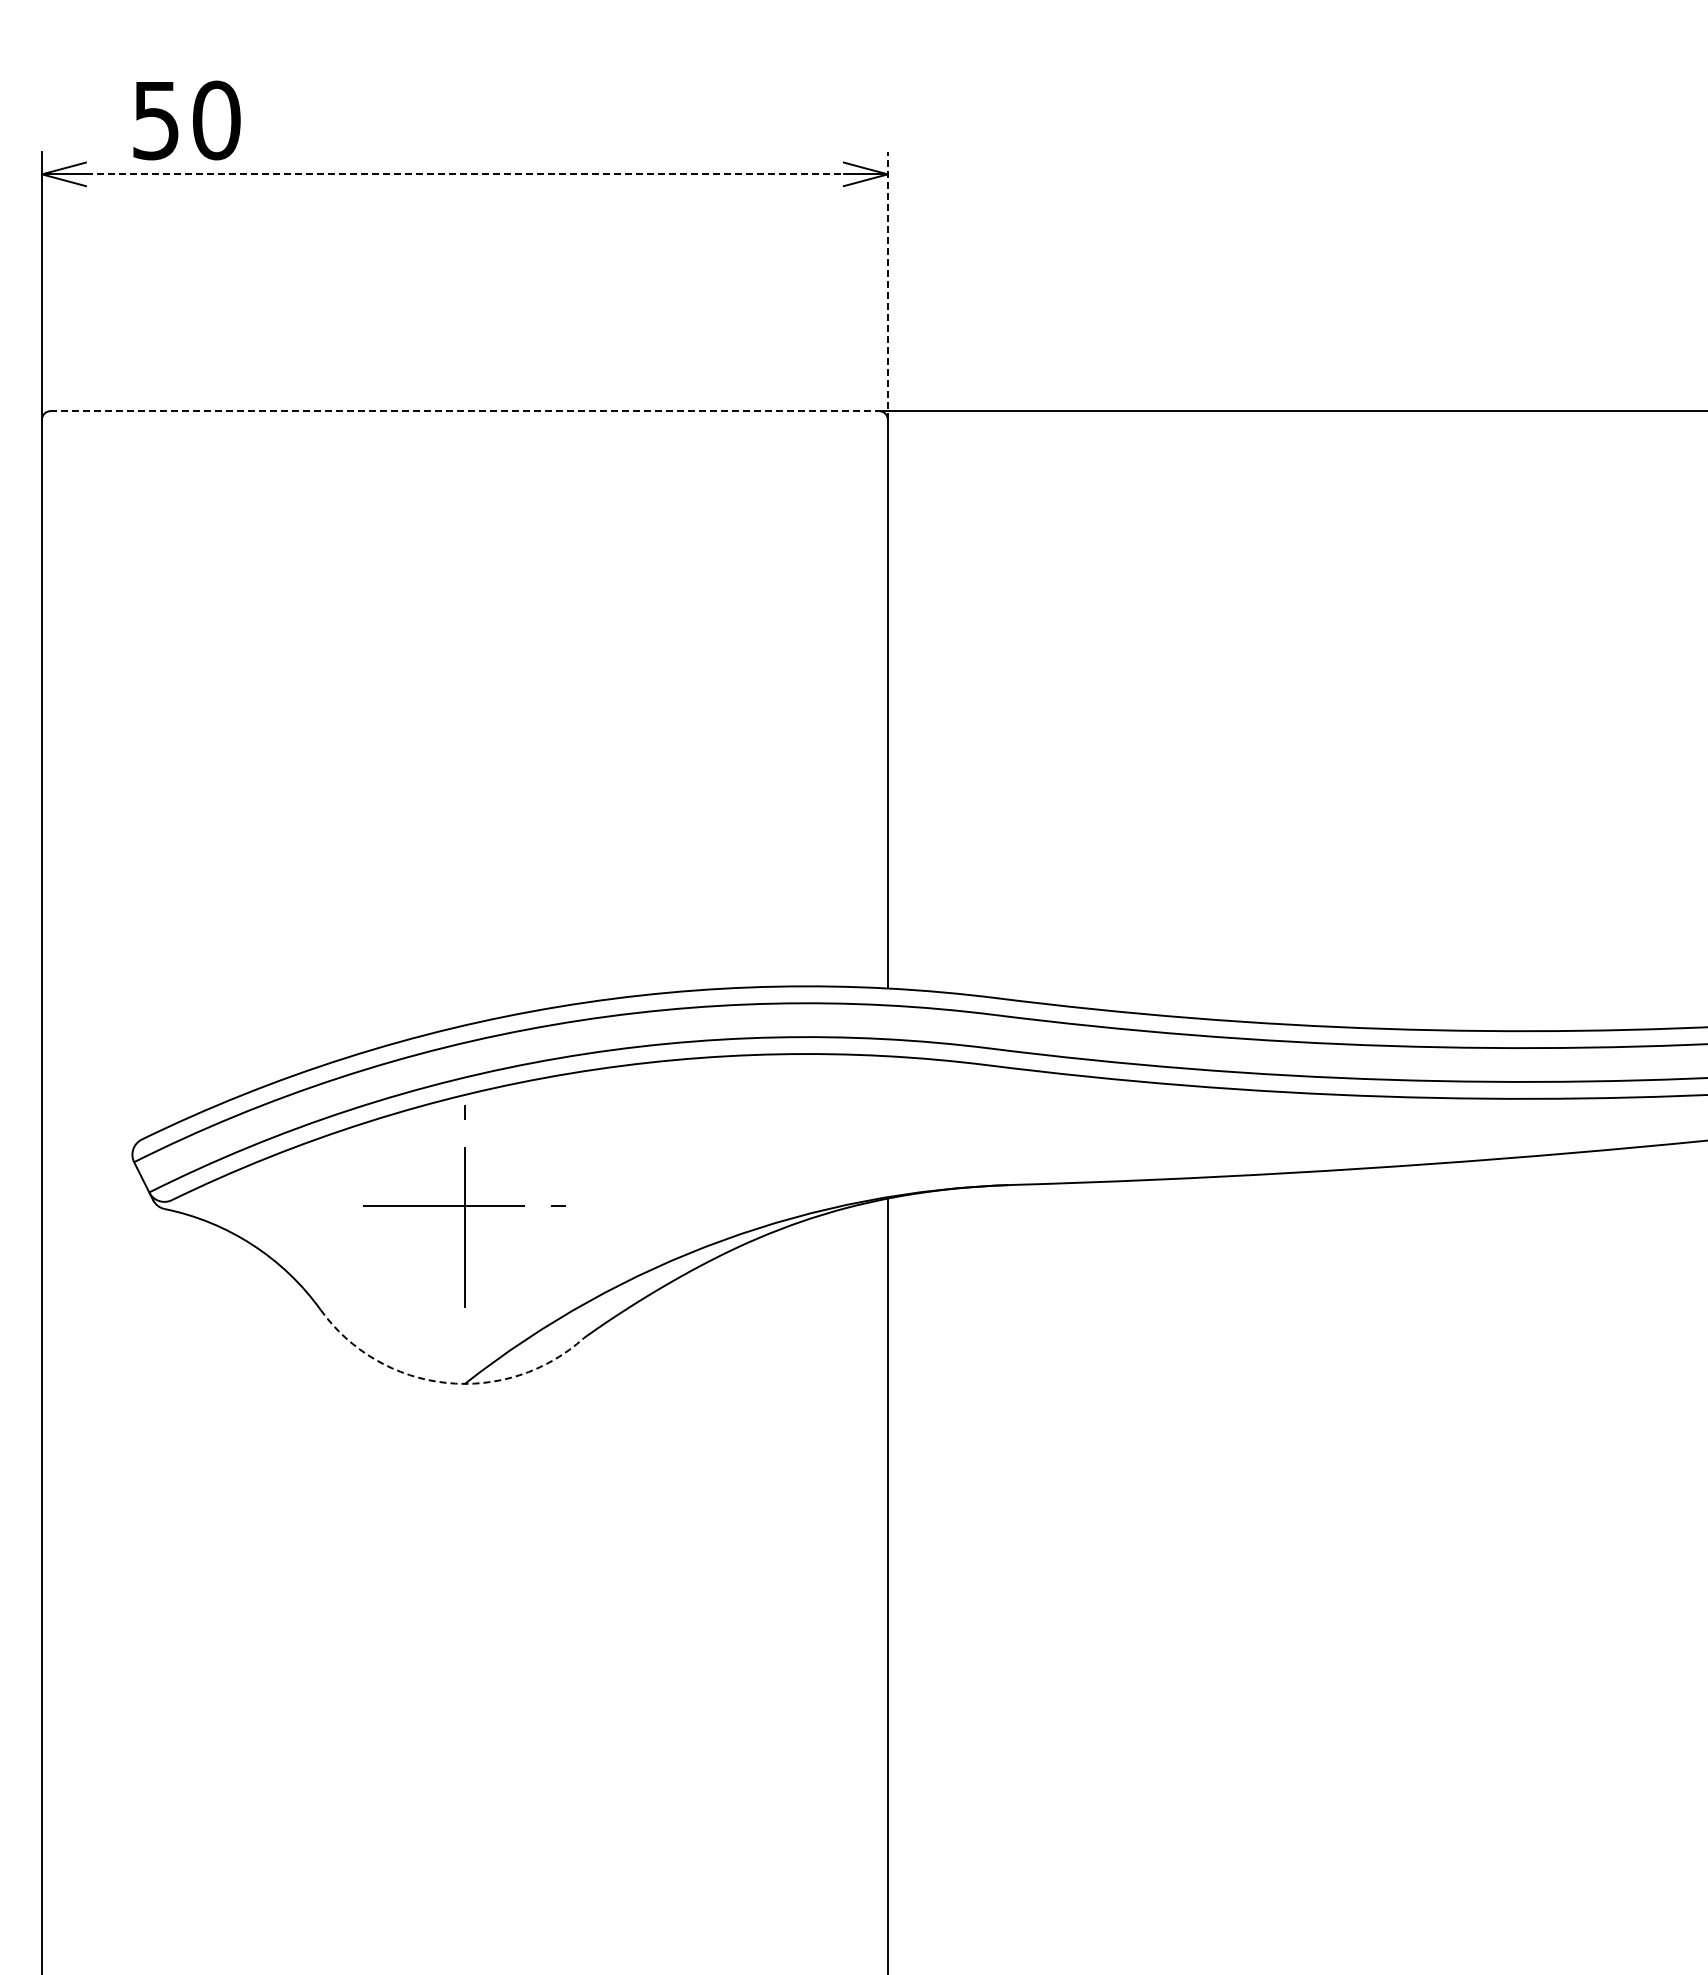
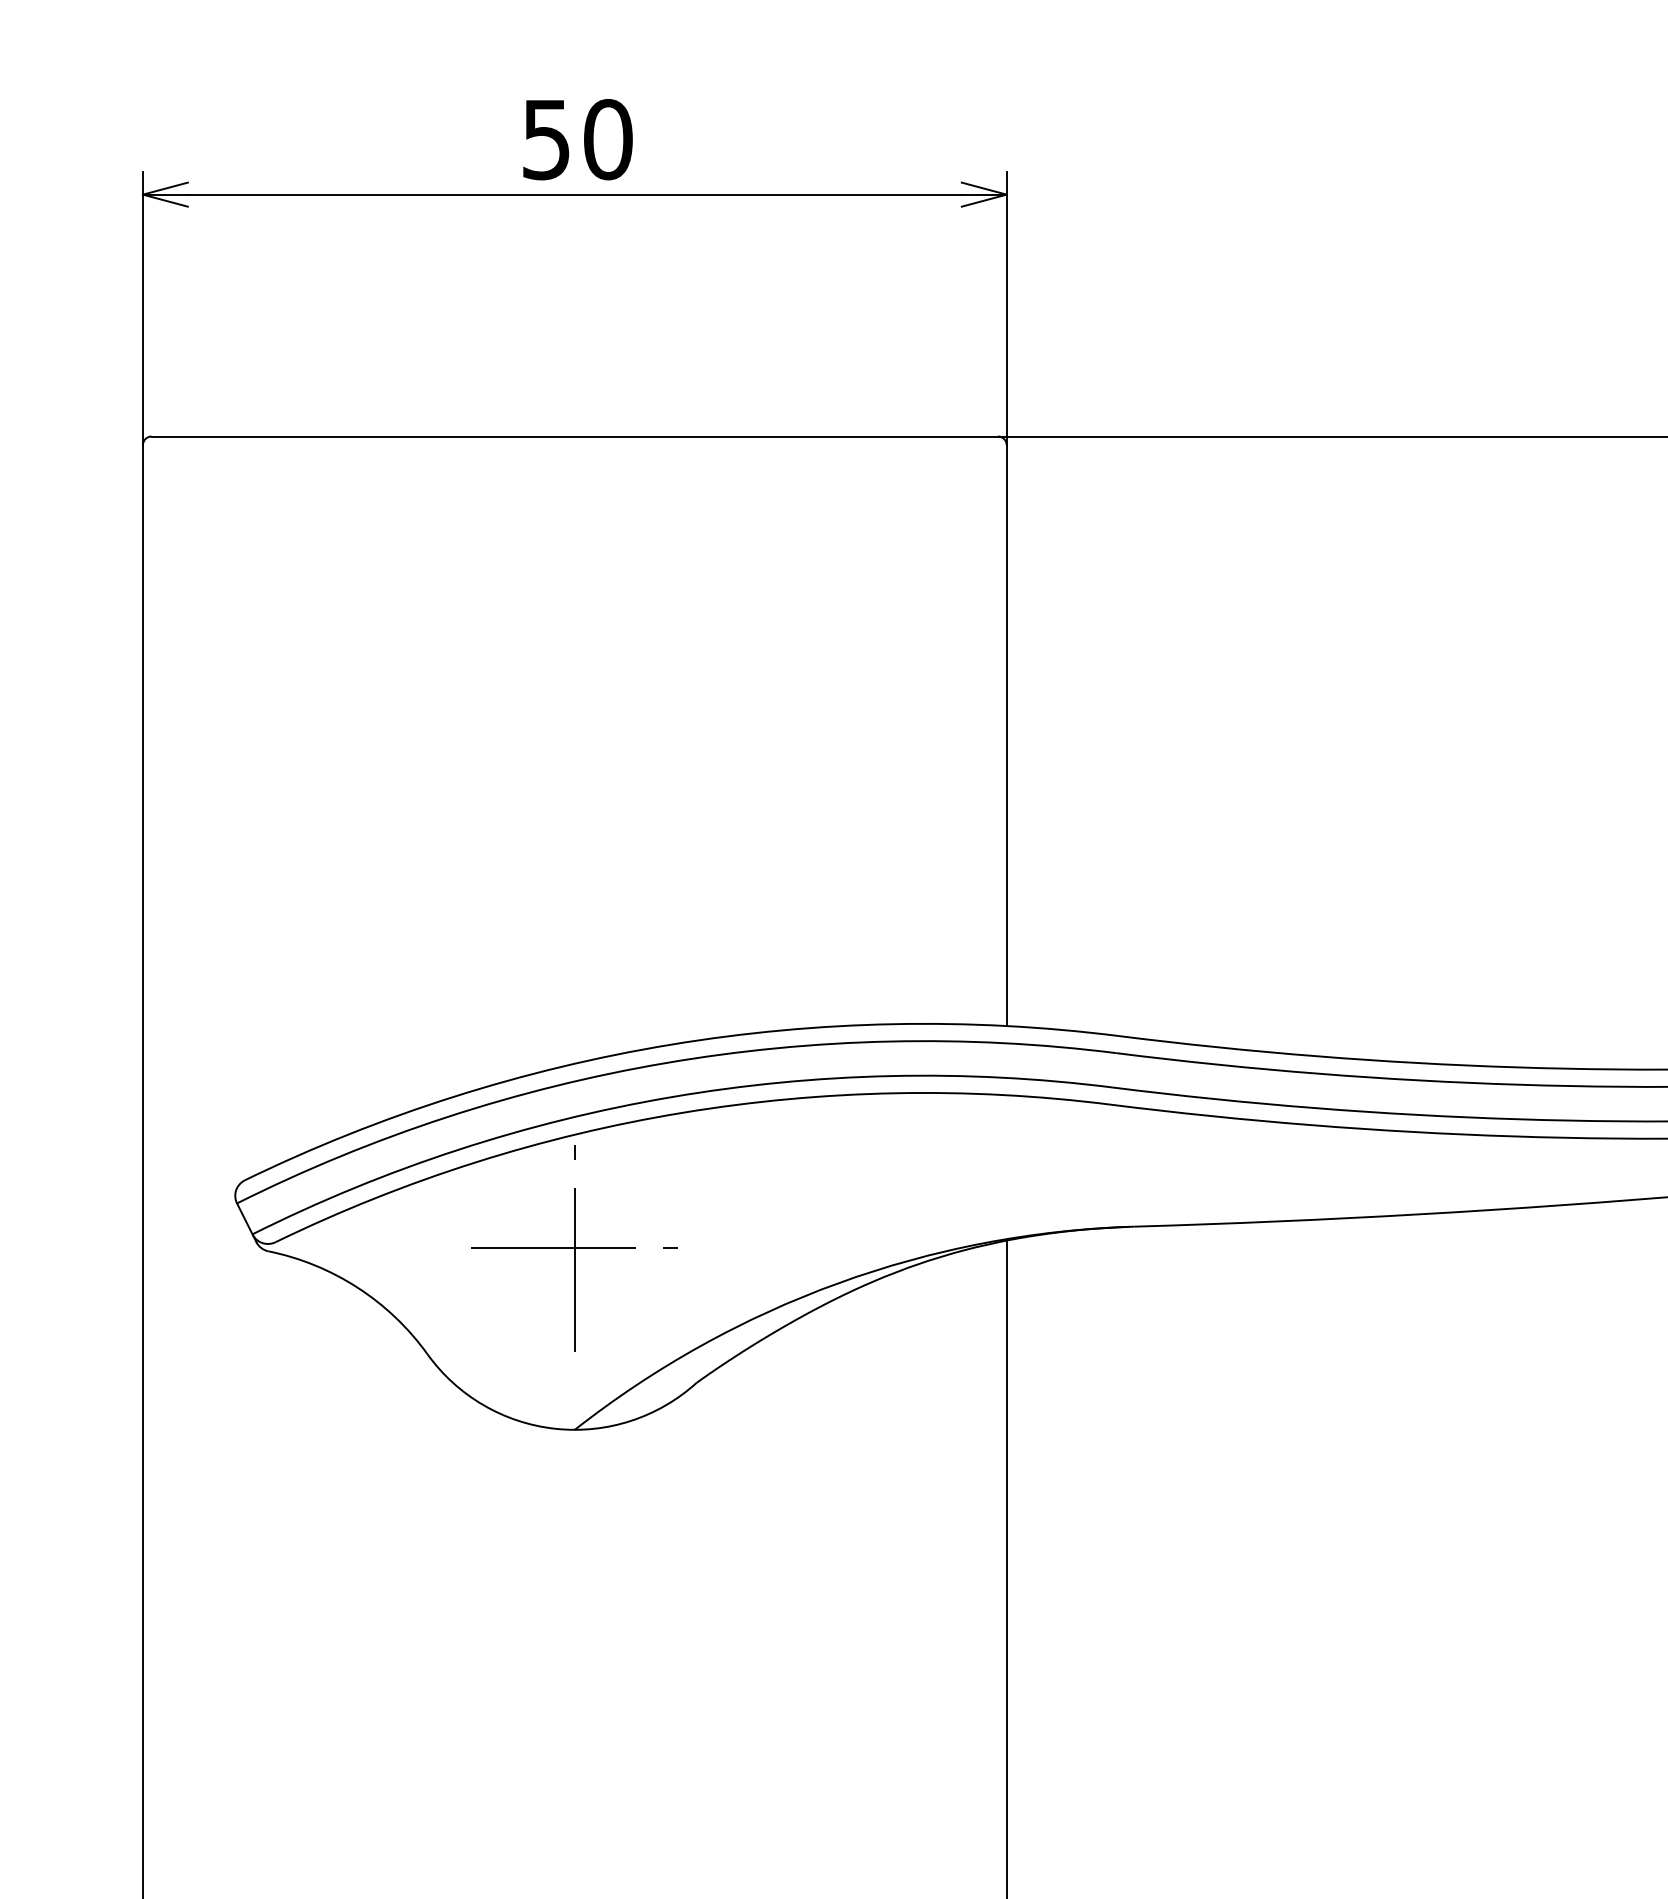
text: (186, 120) -> (577, 139), moved
line: (464, 174) -> (574, 194), dashed -> solid
line: (887, 286) -> (1006, 309), dashed -> solid
line: (465, 411) -> (575, 436), dashed -> solid
arc: (446, 1382) -> (556, 1428), dashed -> solid

